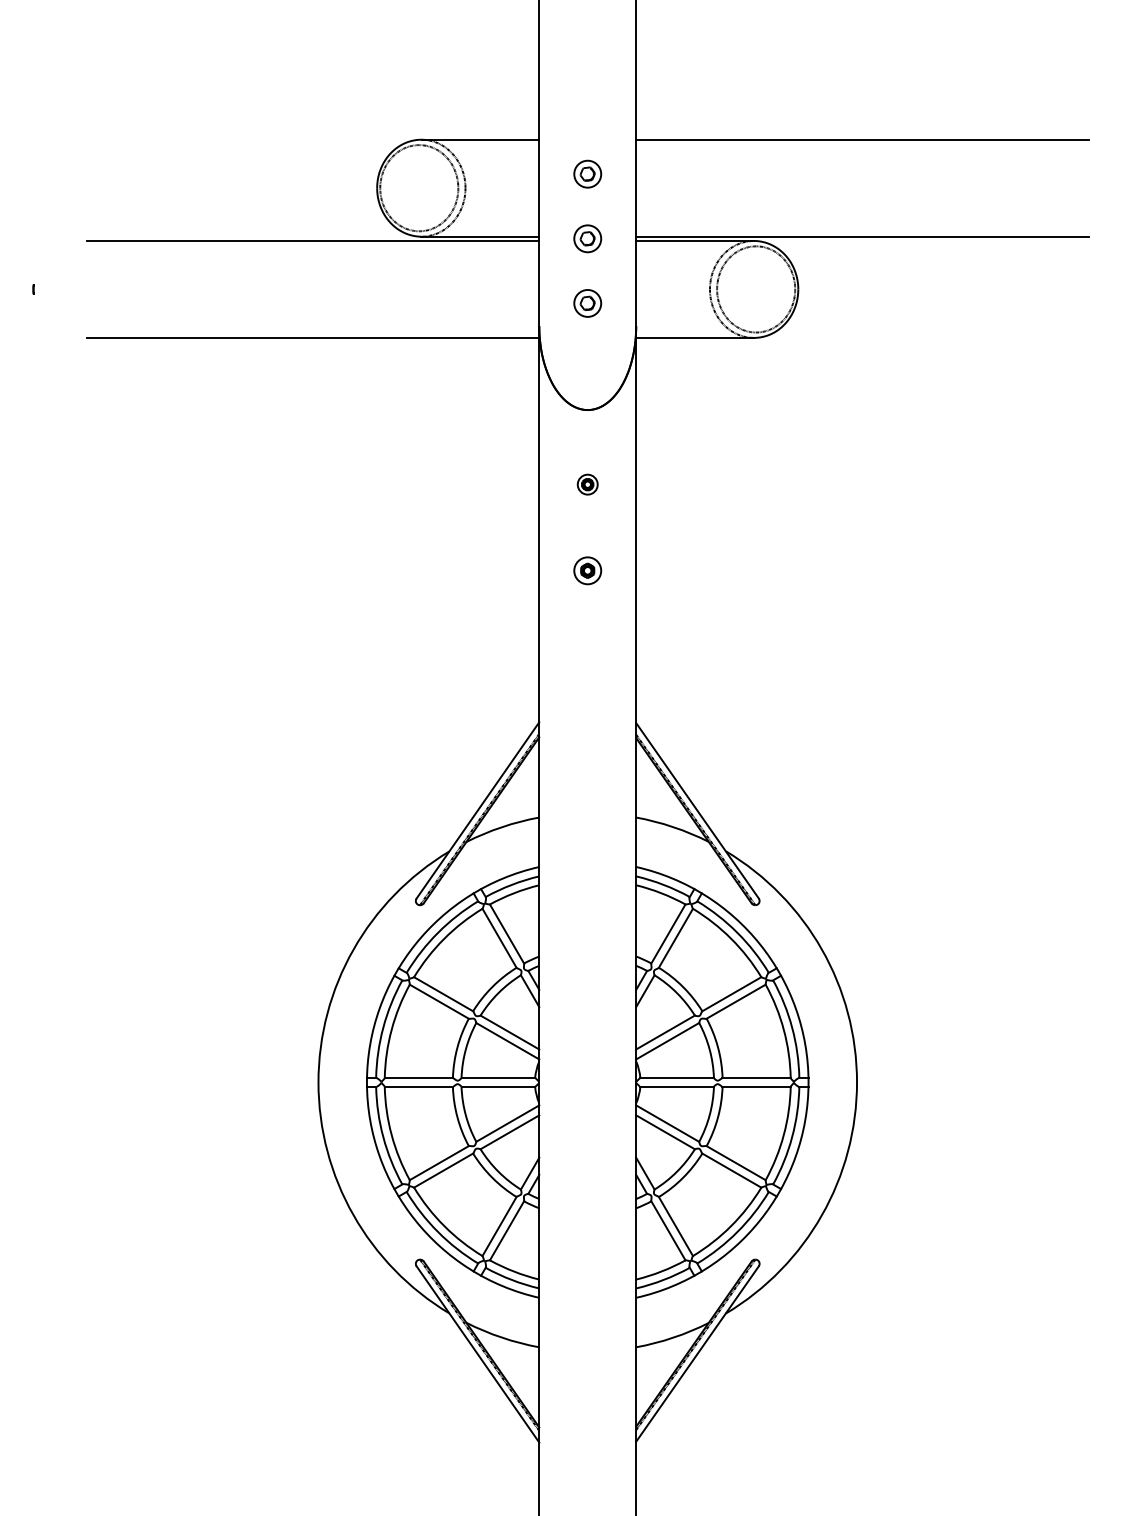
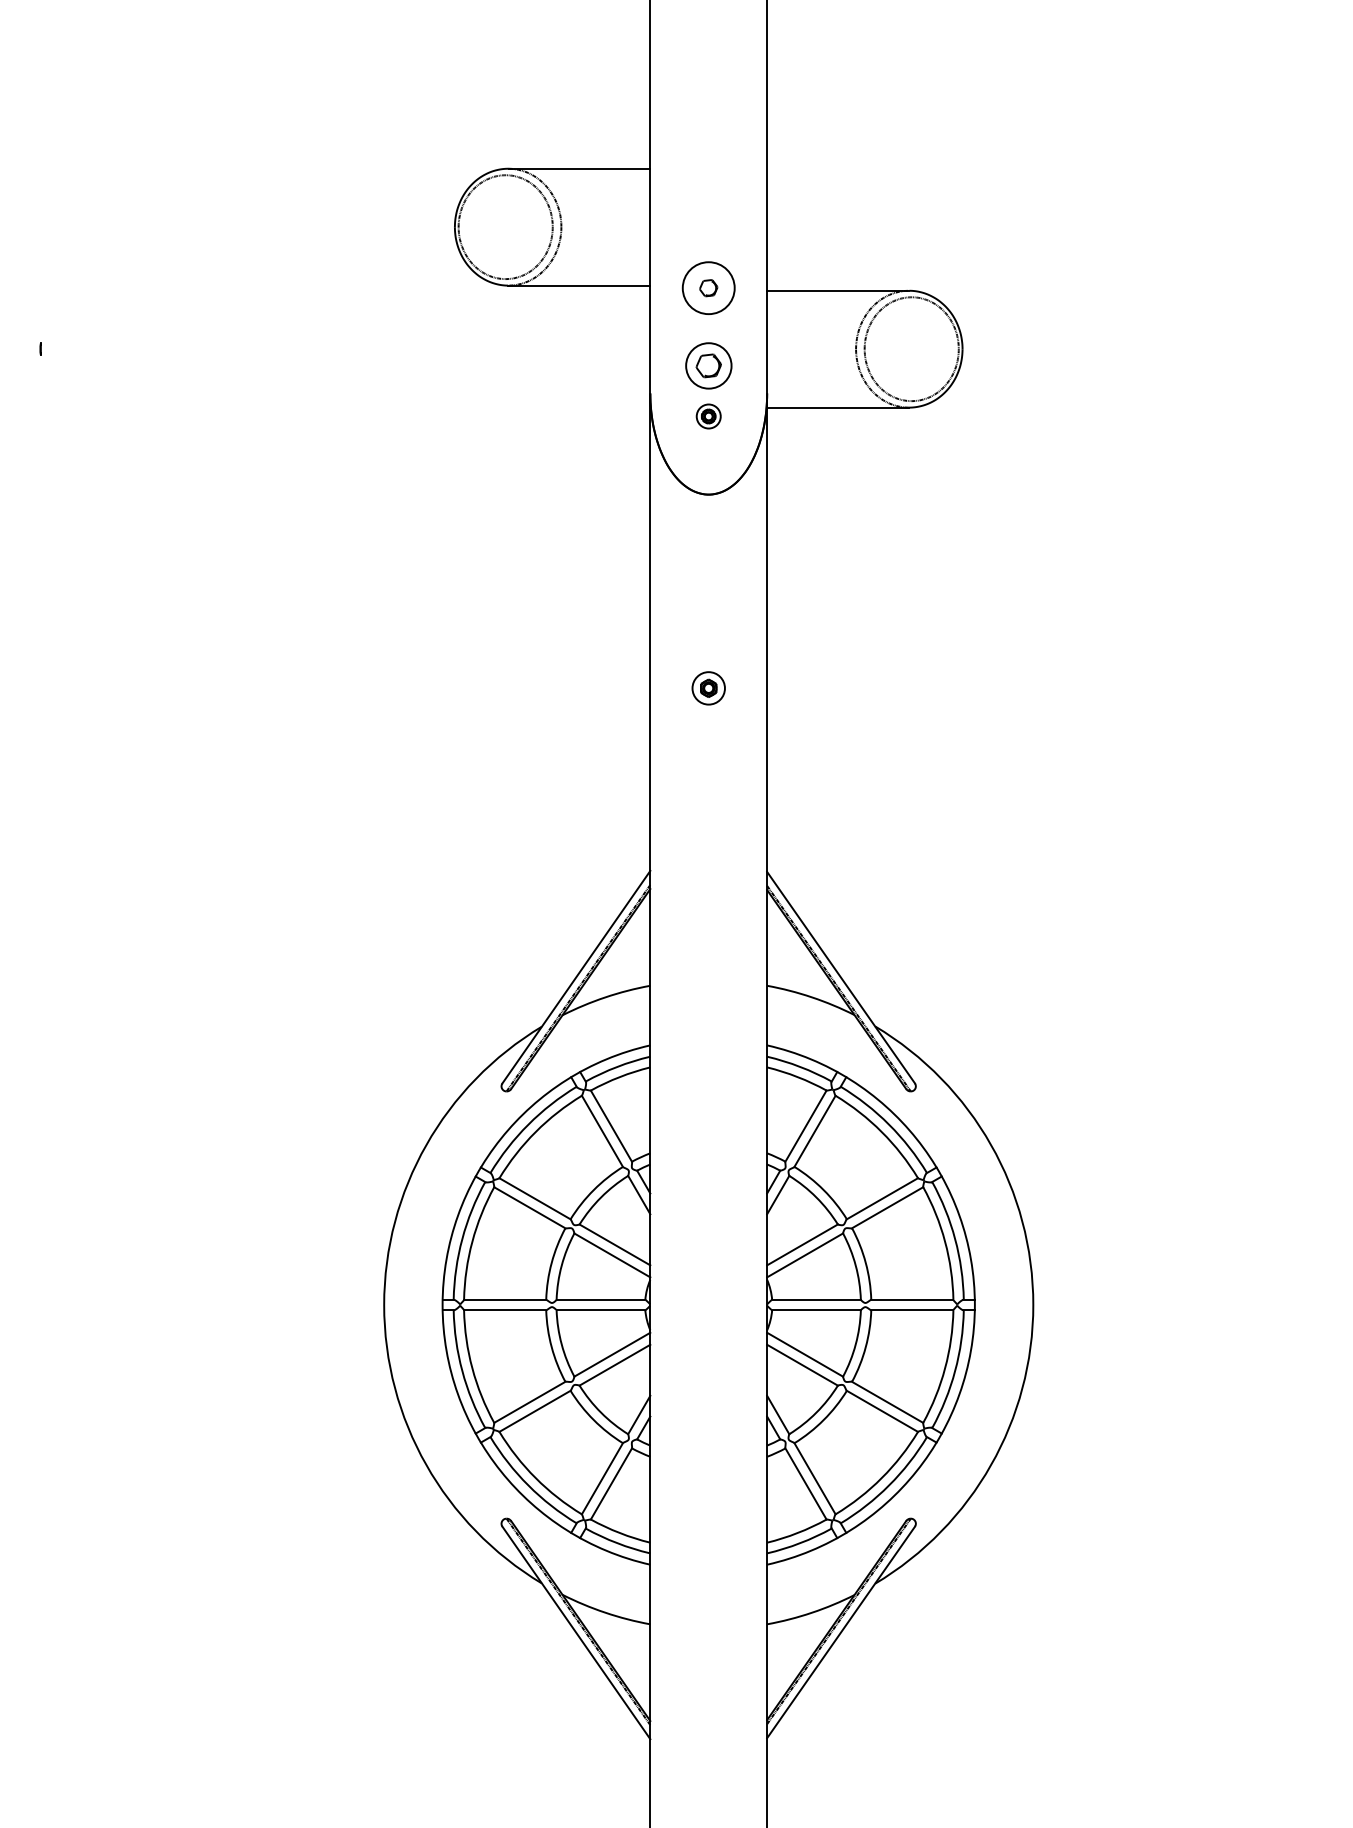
line: (862, 139) -> (1039, 168), removed
part: (587, 174) -> (708, 210), removed
line: (862, 236) -> (1039, 285), removed
circle: (587, 238) -> (708, 287), size x1.6
line: (312, 240) -> (377, 290), removed
part: (587, 303) -> (708, 366), size x1.4
line: (312, 337) -> (377, 407), removed
part: (587, 484) -> (708, 416), moved

